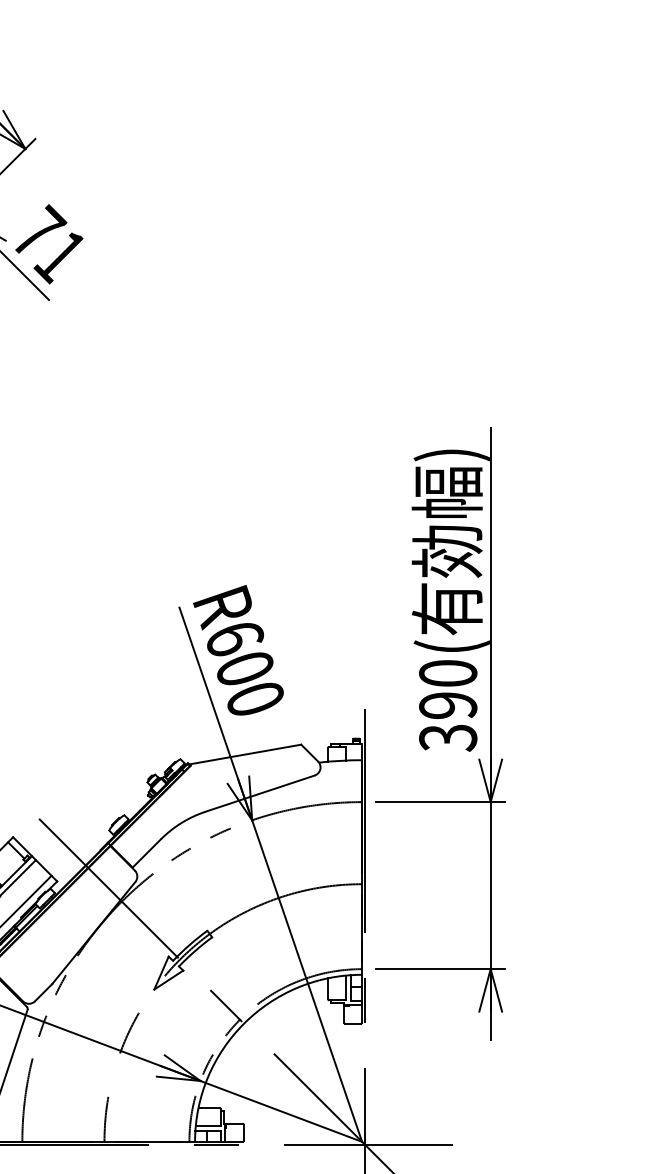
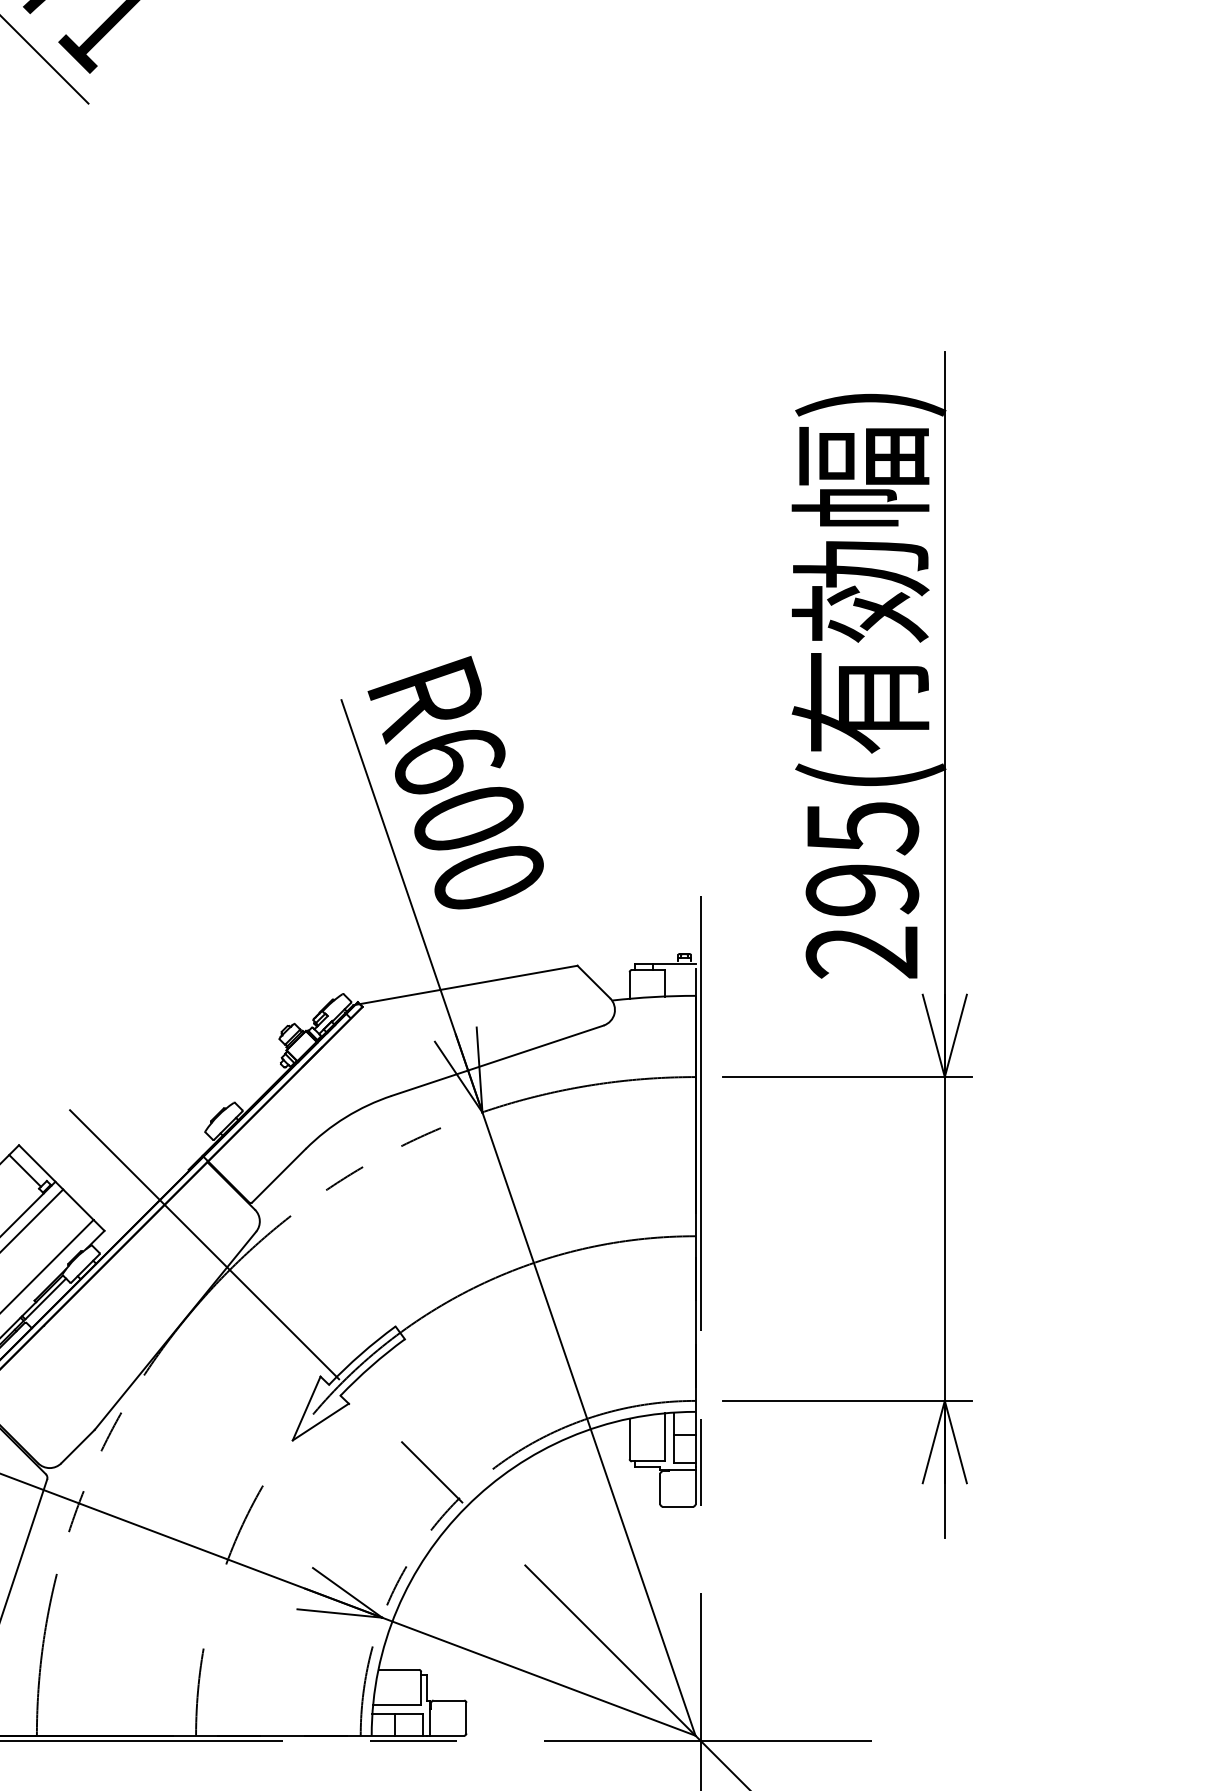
text: (448, 705) -> (863, 889), 390( -> 295(

